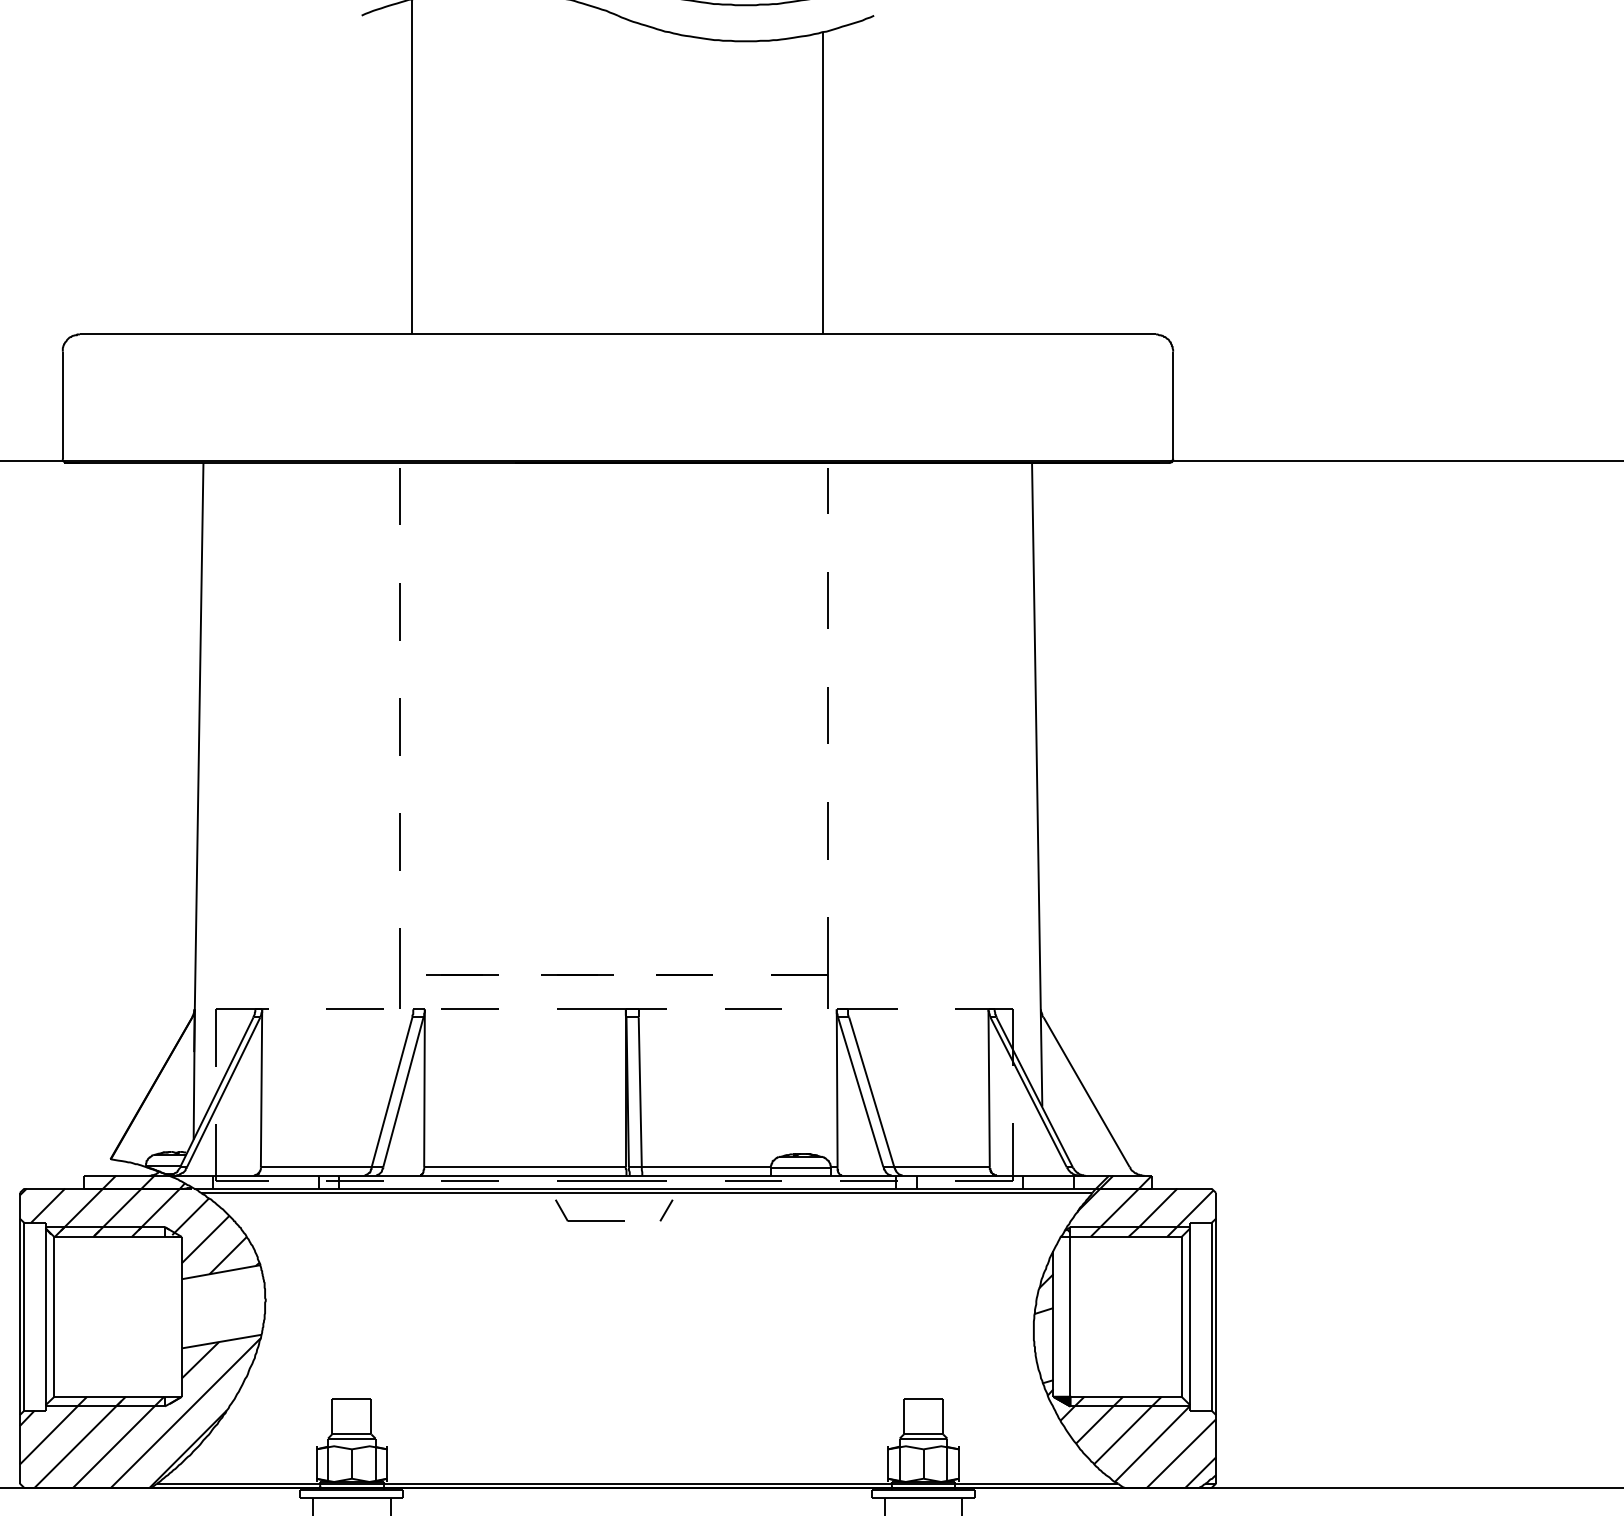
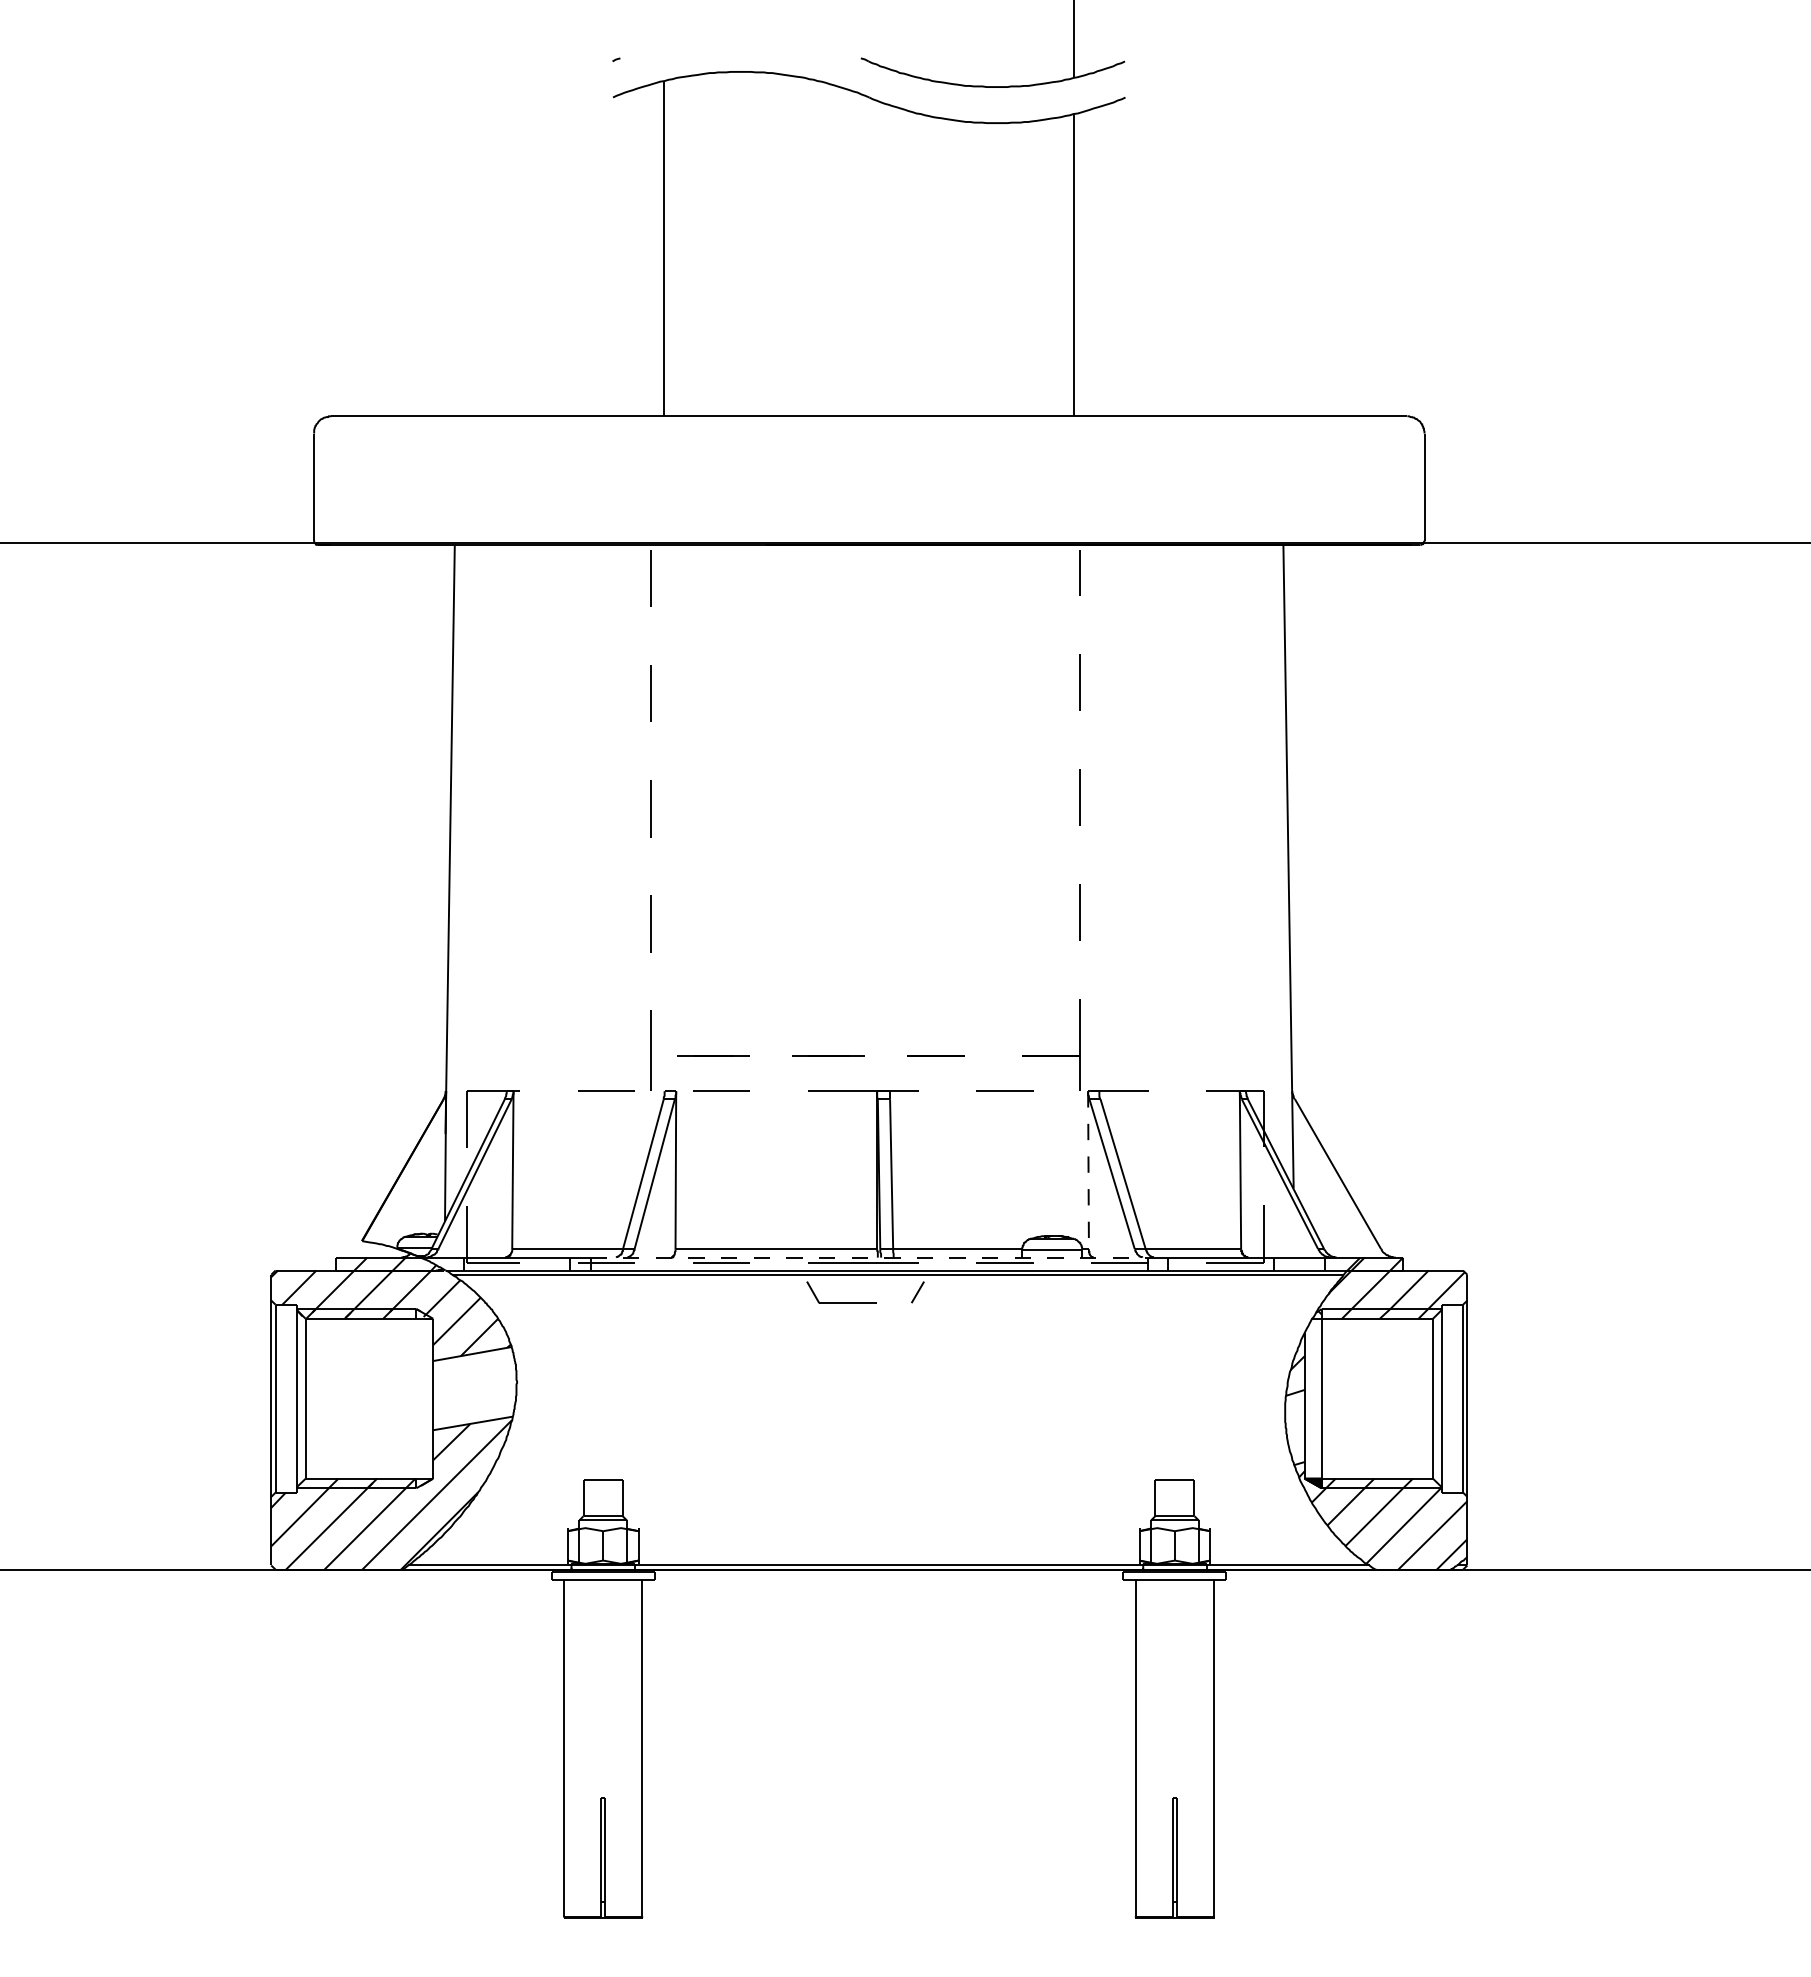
line: (837, 1088) -> (1088, 1170), solid -> dashed
line: (618, 1175) -> (869, 1257), solid -> dashed

